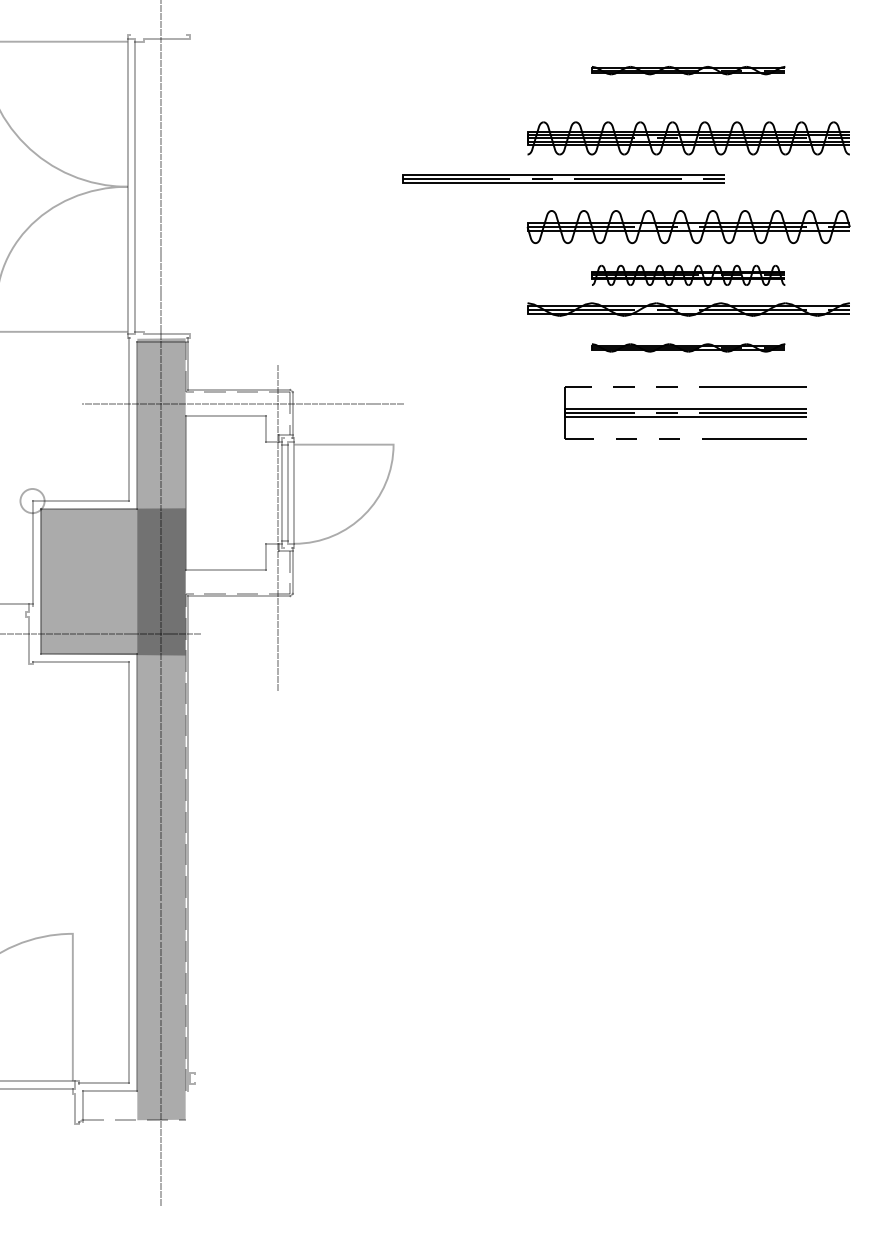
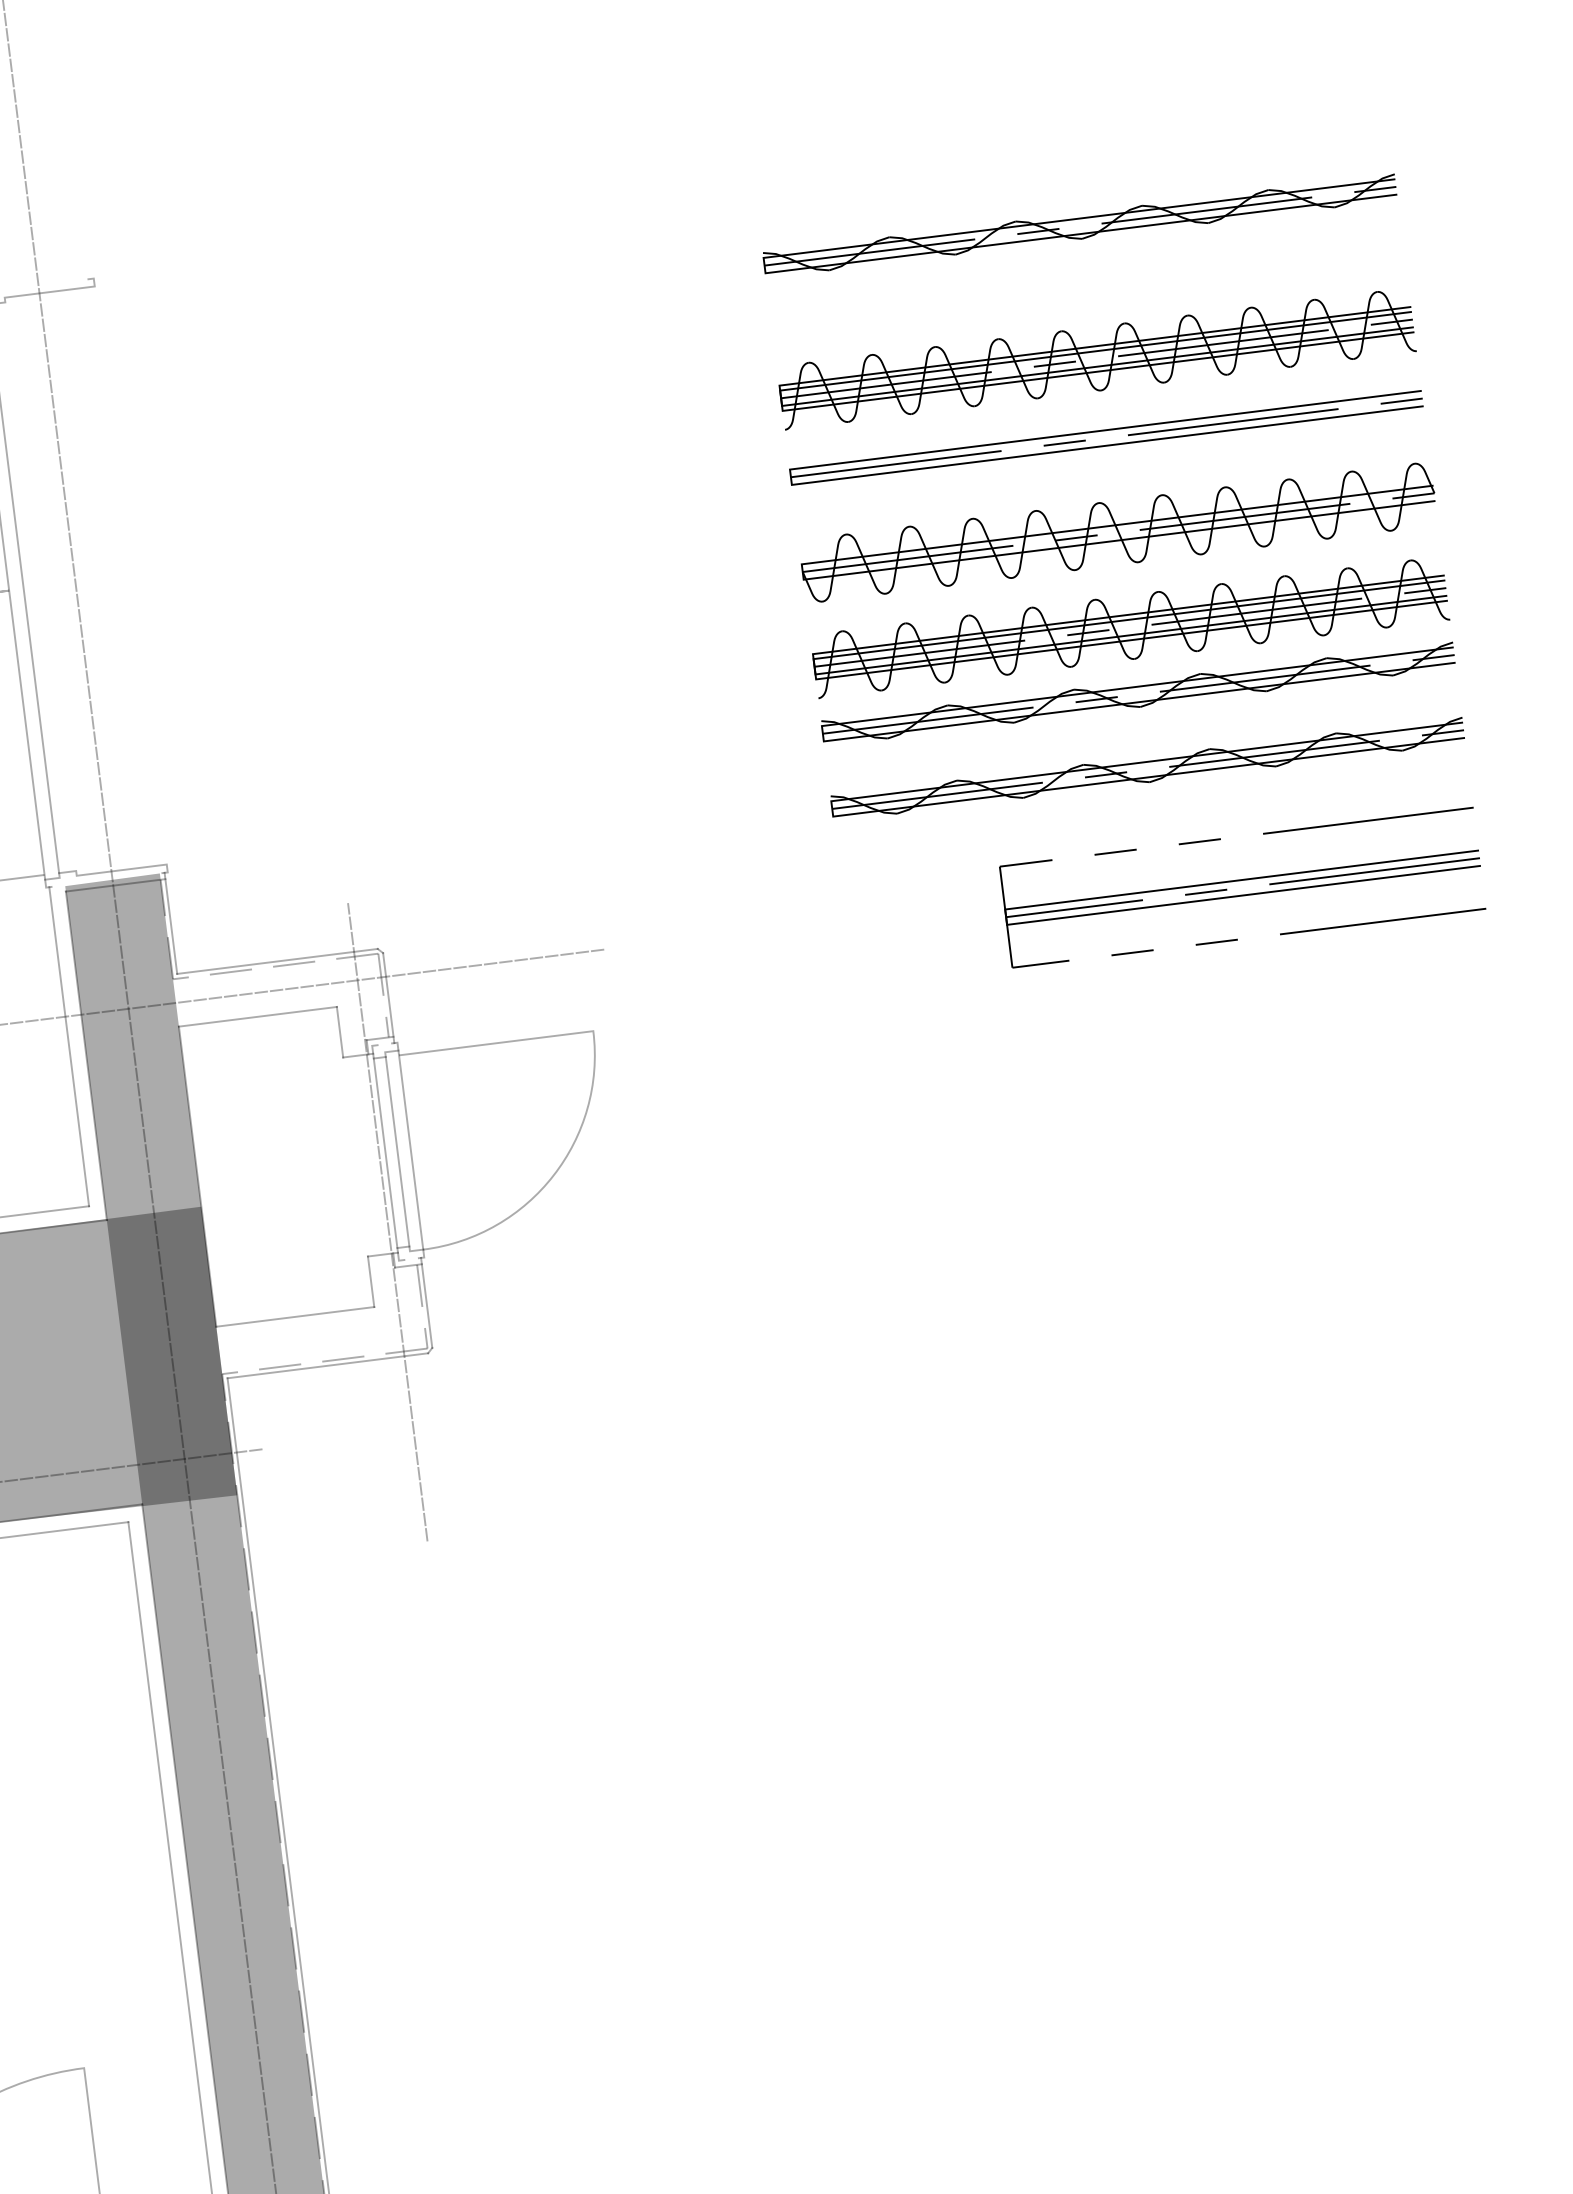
part: (688, 70) -> (1079, 225), size x1.67
part: (563, 178) -> (1106, 437), moved
part: (688, 275) -> (1130, 627), size x1.67
part: (688, 347) -> (1147, 768), size x1.67
part: (685, 412) -> (1241, 886), moved

